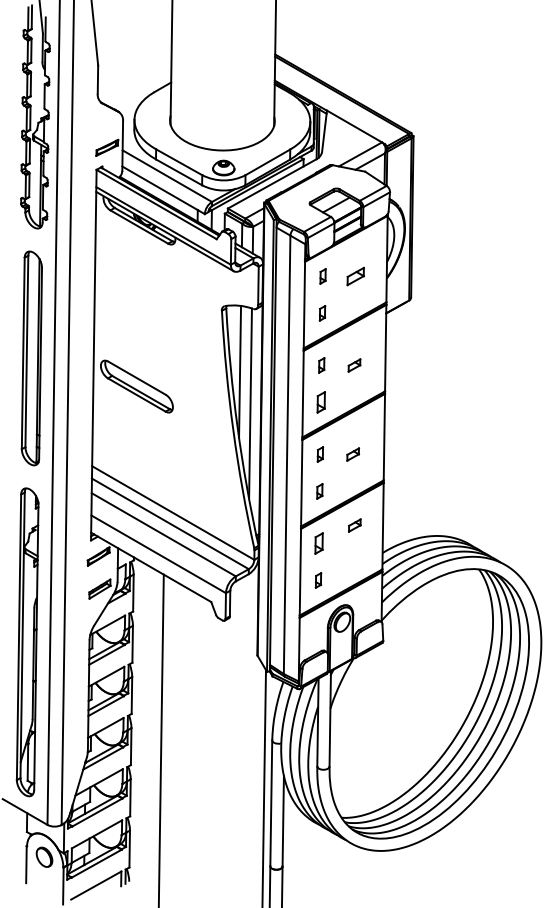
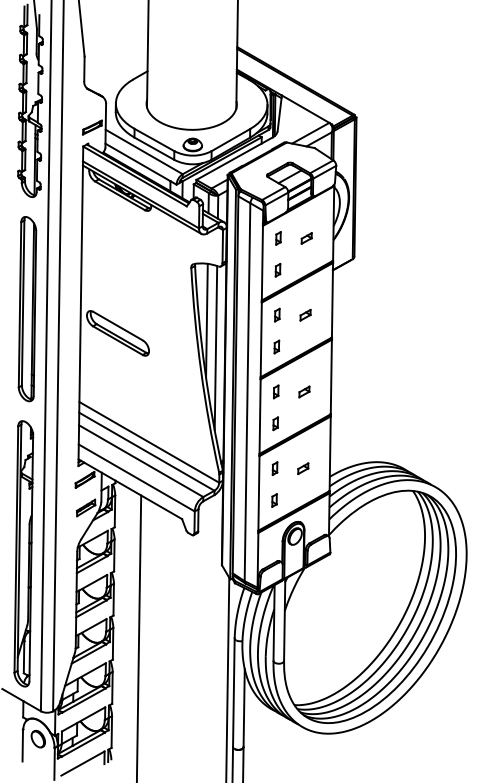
part: (355, 276) -> (306, 238), size x0.71
part: (320, 402) -> (276, 347), size x0.71
part: (354, 525) -> (303, 468), moved
part: (318, 543) -> (274, 468), size x0.71

